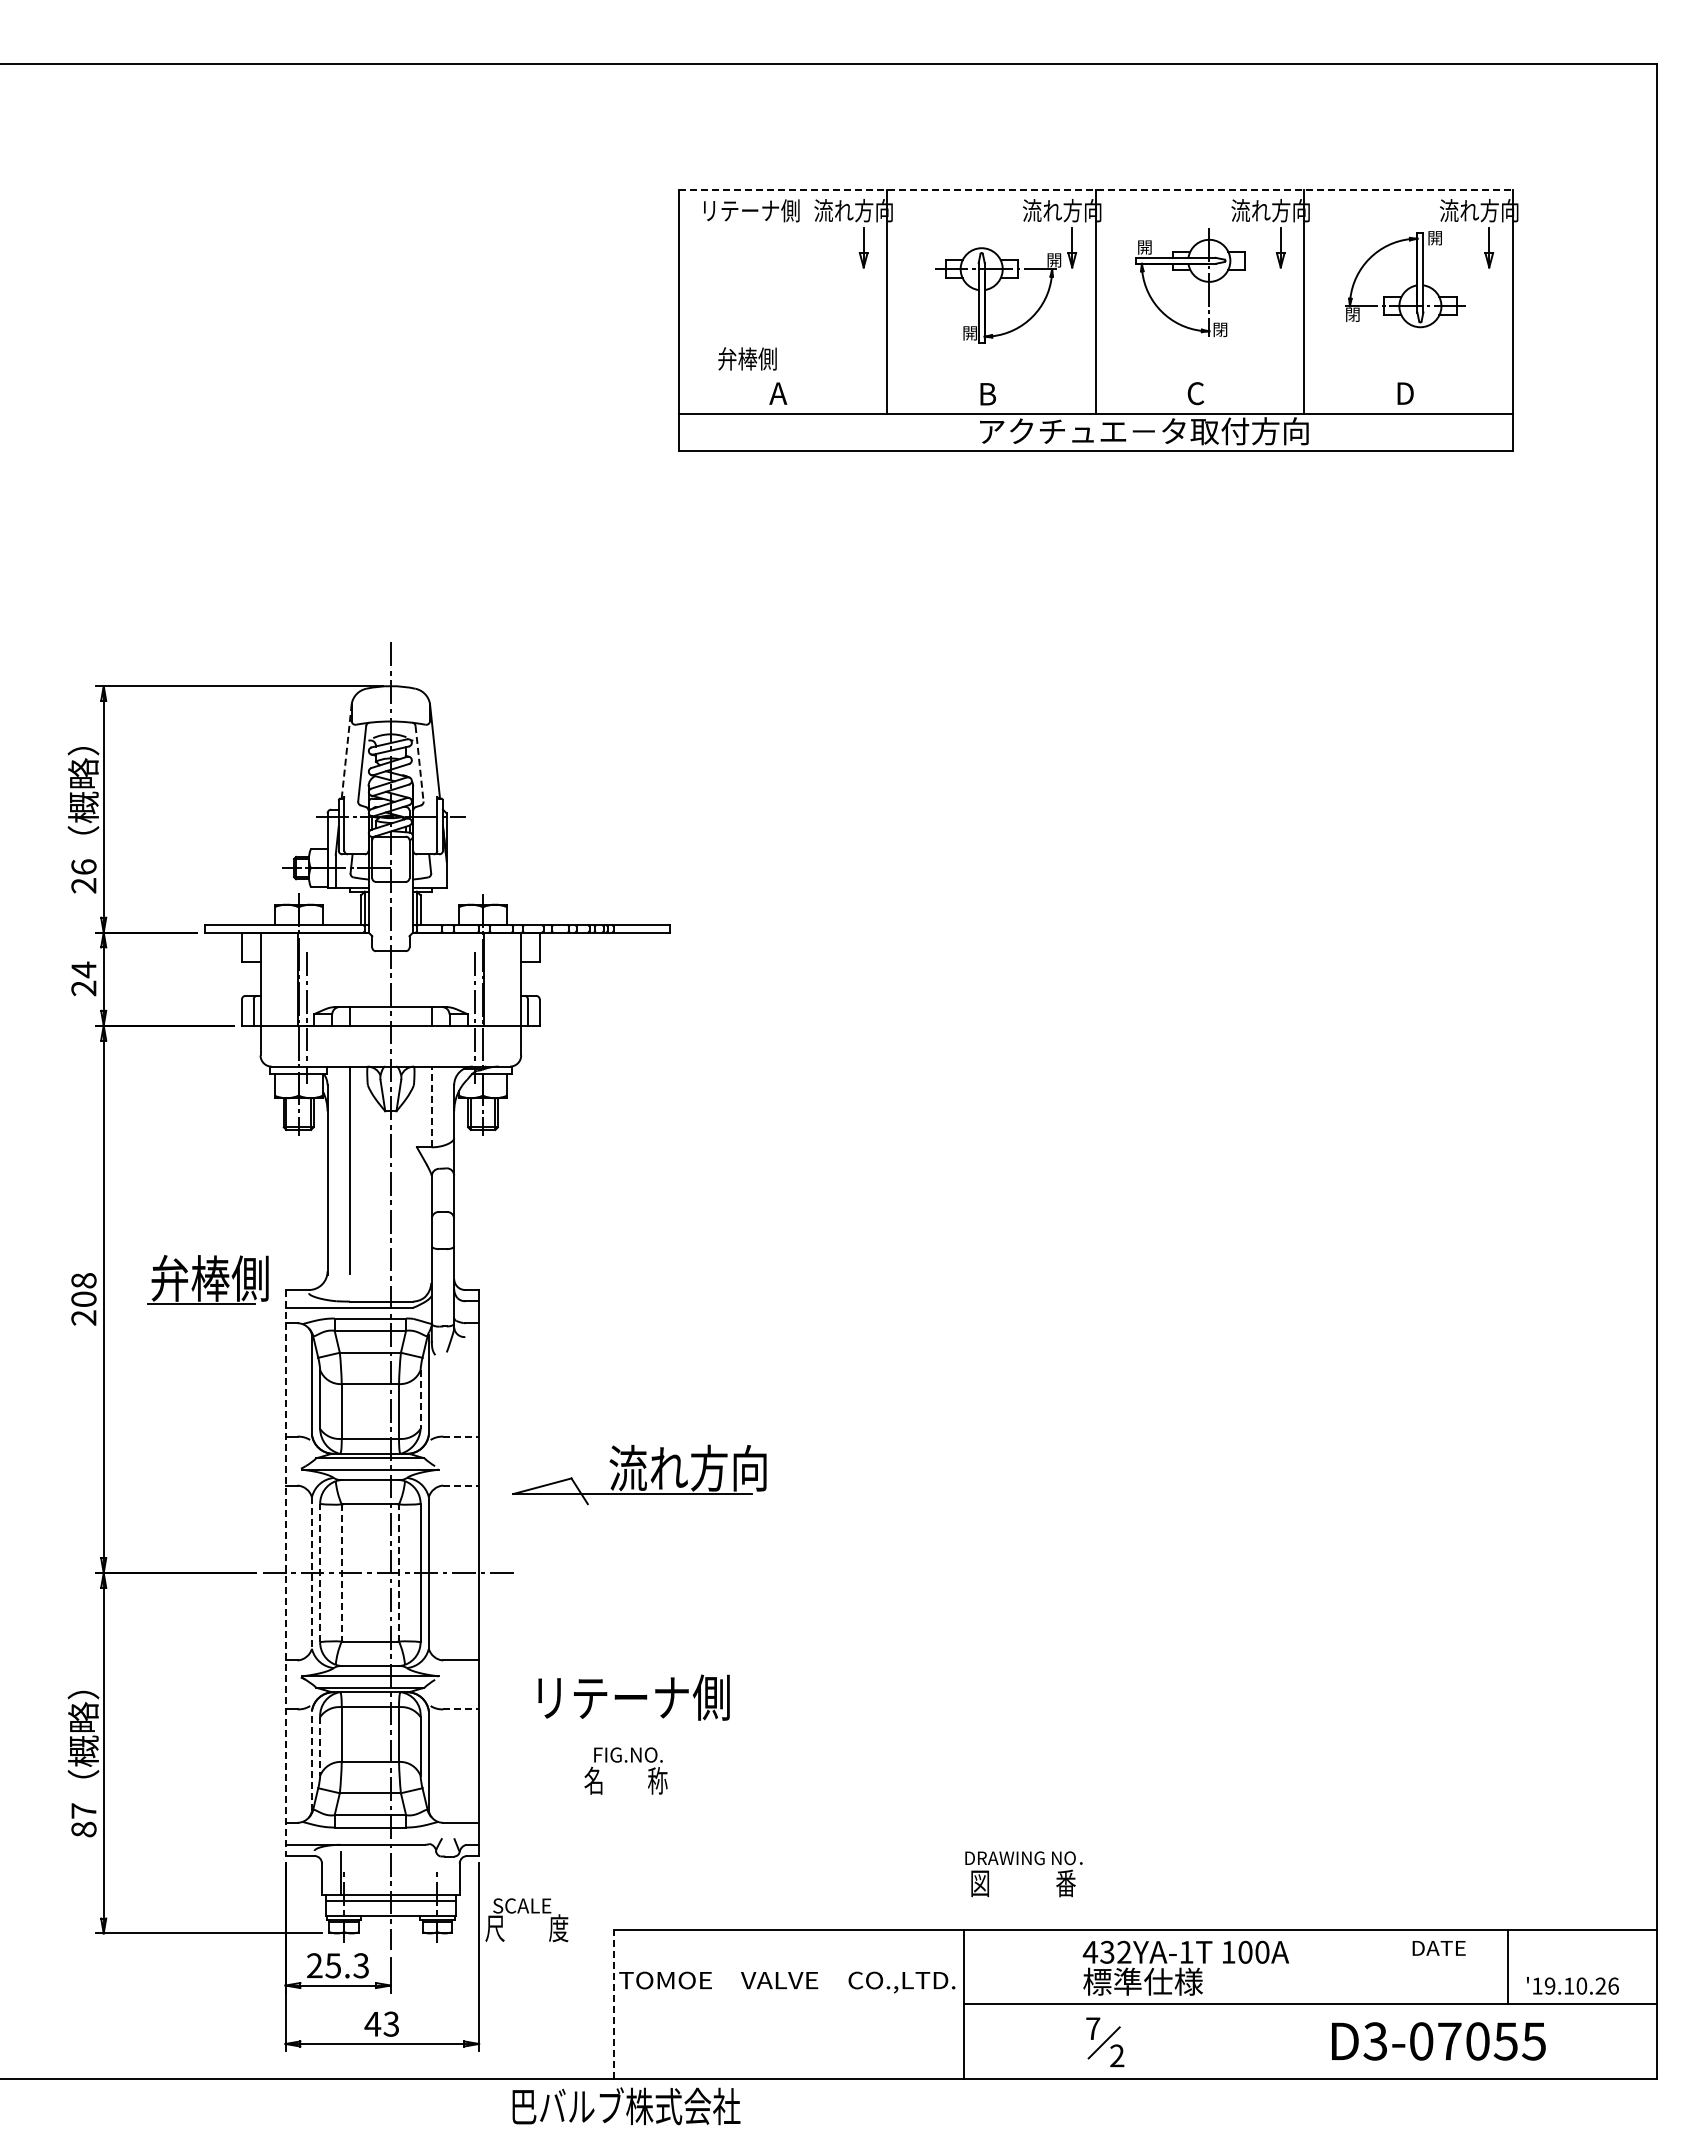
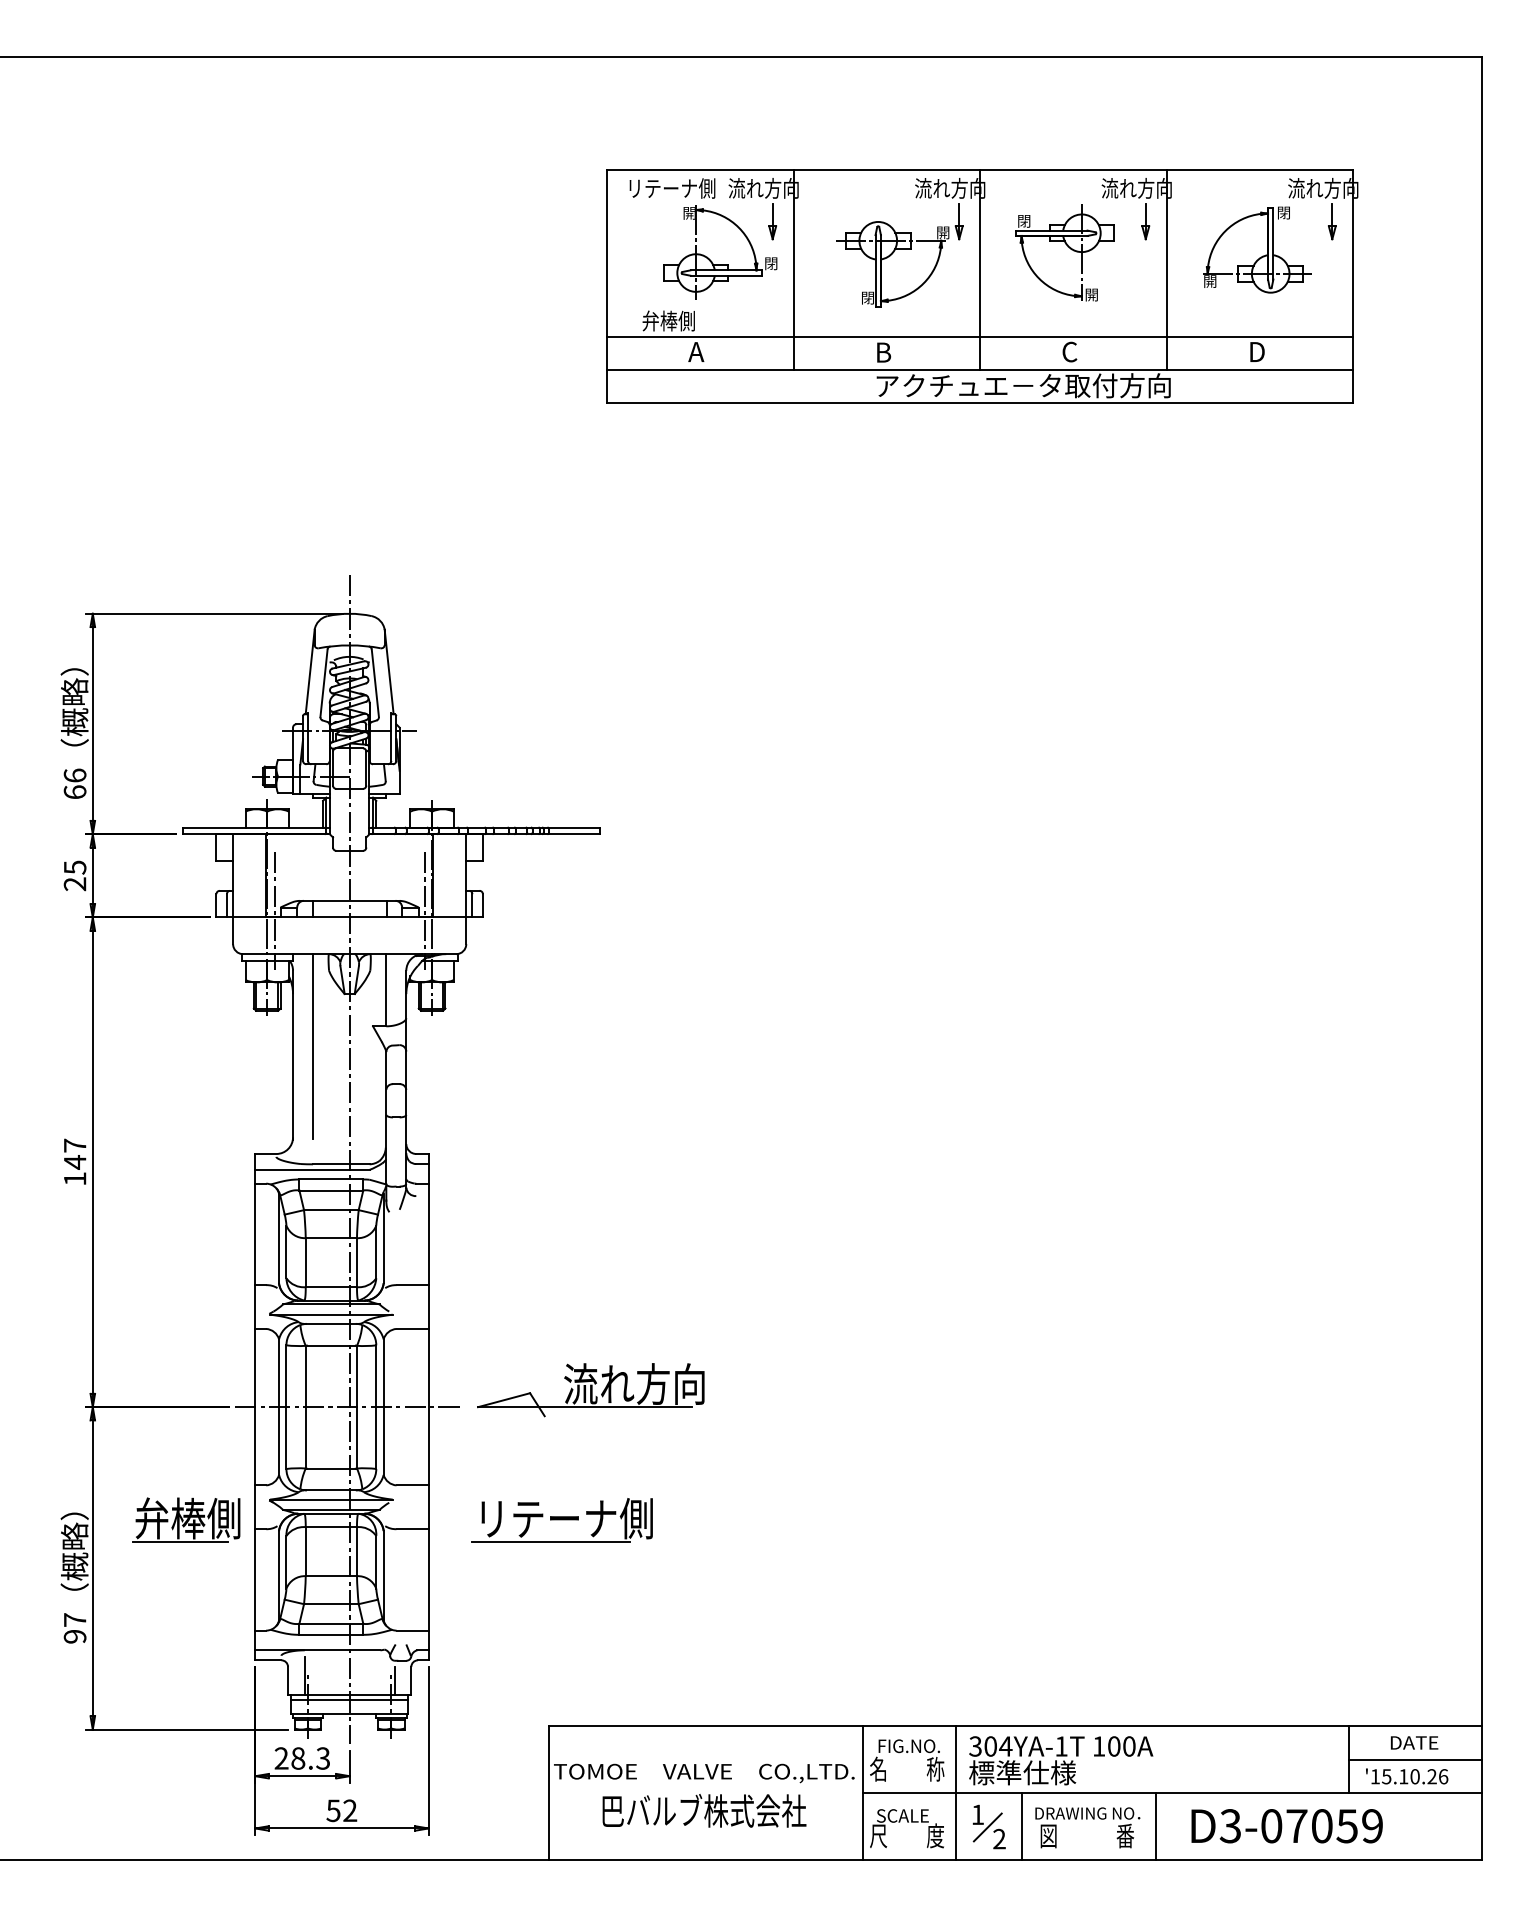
line: (1096, 190) -> (980, 170), dashed -> solid
text: (1435, 240) -> (1284, 215), 開 -> 閉
text: (1144, 250) -> (1023, 224), 開 -> 閉
part: (795, 291) -> (711, 260), added
text: (1352, 316) -> (1209, 283), 閉 -> 開
text: (1220, 331) -> (1091, 296), 閉 -> 開
text: (969, 335) -> (867, 300), 開 -> 閉
line: (1095, 376) -> (980, 336), added
line: (346, 751) -> (309, 672), dashed -> solid
line: (419, 763) -> (375, 682), dashed -> solid
text: (83, 885) -> (74, 792), 26 -> 66
text: (83, 969) -> (74, 867), 24 -> 25
line: (431, 1106) -> (386, 989), dashed -> solid
part: (207, 1279) -> (185, 1519), moved
text: (83, 1299) -> (74, 1162), 208 -> 147
line: (420, 1400) -> (376, 1252), dashed -> solid
line: (461, 1436) -> (412, 1285), dashed -> solid
part: (639, 1474) -> (590, 1389), moved
line: (461, 1485) -> (412, 1328), dashed -> solid
line: (320, 1572) -> (286, 1406), dashed -> solid
line: (285, 1573) -> (255, 1407), dashed -> solid
line: (311, 1573) -> (278, 1407), dashed -> solid
line: (341, 1573) -> (305, 1407), dashed -> solid
line: (399, 1573) -> (357, 1407), dashed -> solid
line: (461, 1709) -> (412, 1529), dashed -> solid
line: (616, 1723) -> (551, 1541), added
line: (320, 1746) -> (286, 1562), dashed -> solid
line: (311, 1761) -> (278, 1575), dashed -> solid
text: (625, 1770) -> (906, 1760), moved
text: (83, 1829) -> (74, 1636), 87 -> 97
text: (1023, 1874) -> (1087, 1828), moved
line: (441, 1879) -> (394, 1681), added
text: (526, 1920) -> (906, 1828), moved
text: (1438, 1948) -> (1413, 1743), moved
text: (1106, 1951) -> (989, 1745), 432YA-1T -> 304YA-1T
text: (333, 1965) -> (298, 1758), 25.3 -> 28.3
line: (1581, 1967) -> (1414, 1760), added
text: (1549, 1985) -> (1386, 1776), '19.10.26 -> '15.10.26
line: (614, 2003) -> (549, 1792), dashed -> solid
line: (1068, 2003) -> (955, 1792), added
text: (381, 2024) -> (341, 1811), 43 -> 52
text: (1093, 2028) -> (978, 1814), 7 -> 1
line: (1142, 2041) -> (1022, 1826), added
line: (1291, 2041) -> (1155, 1826), added
text: (1533, 2041) -> (1371, 1826), D3-07055 -> D3-07059
text: (626, 2106) -> (704, 1811), moved

